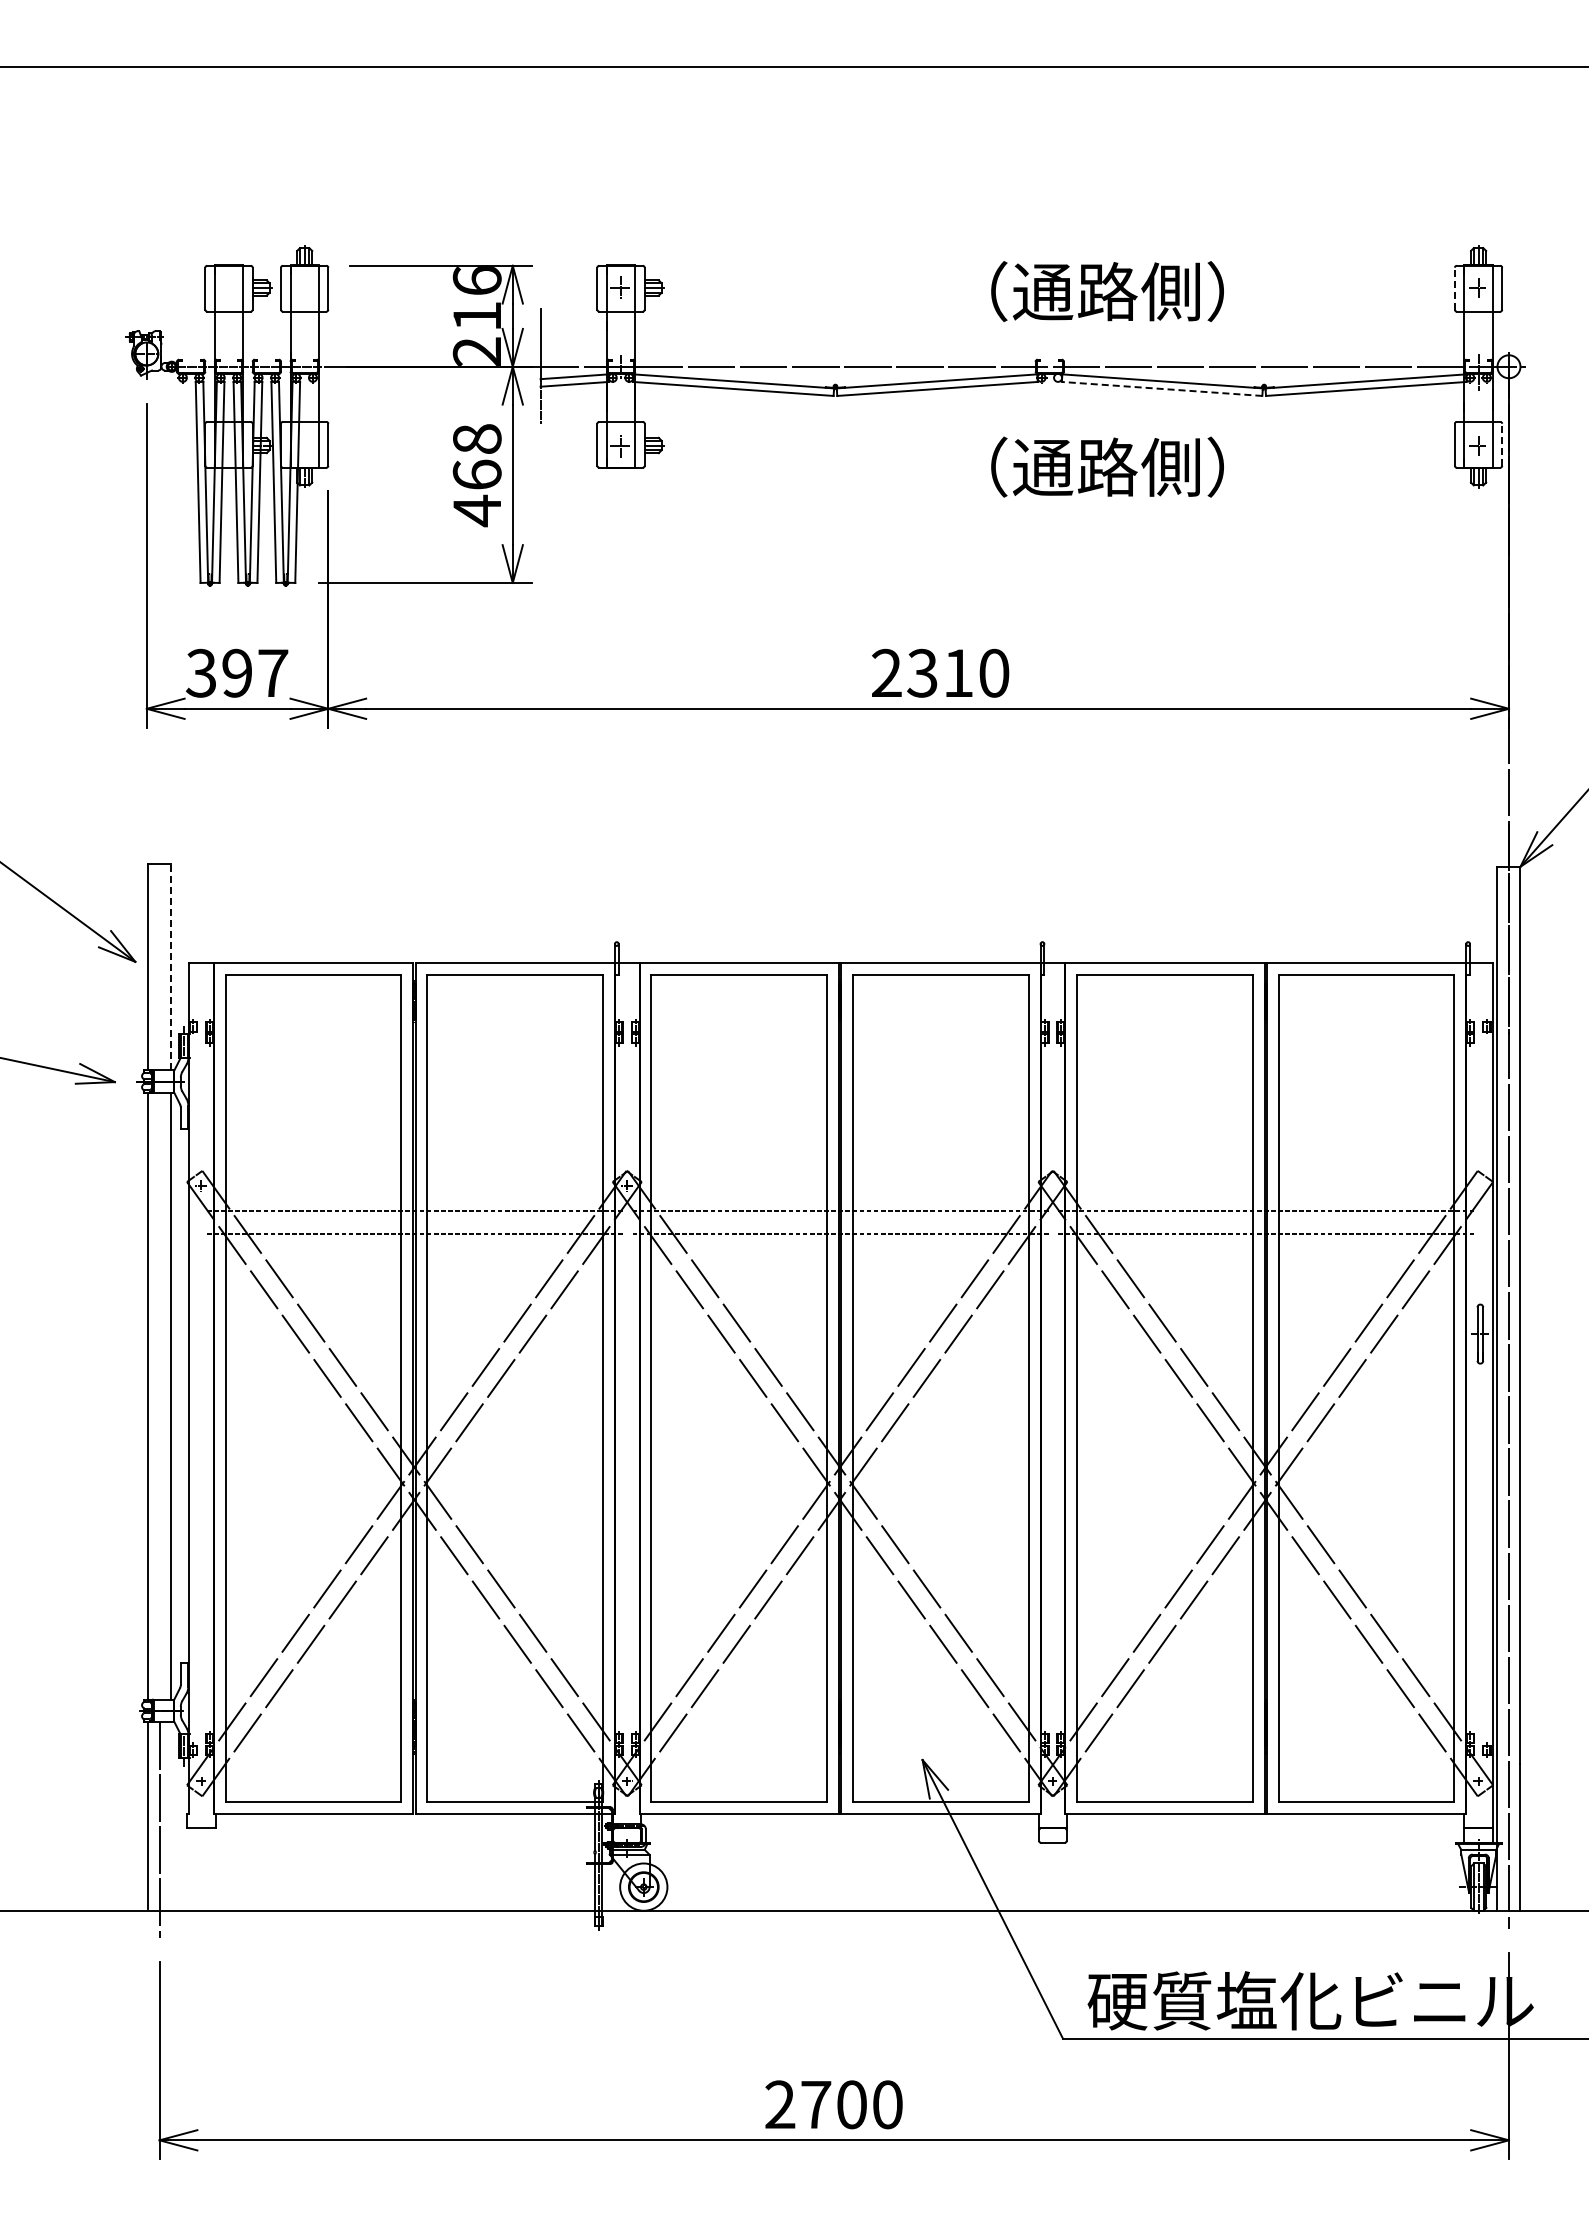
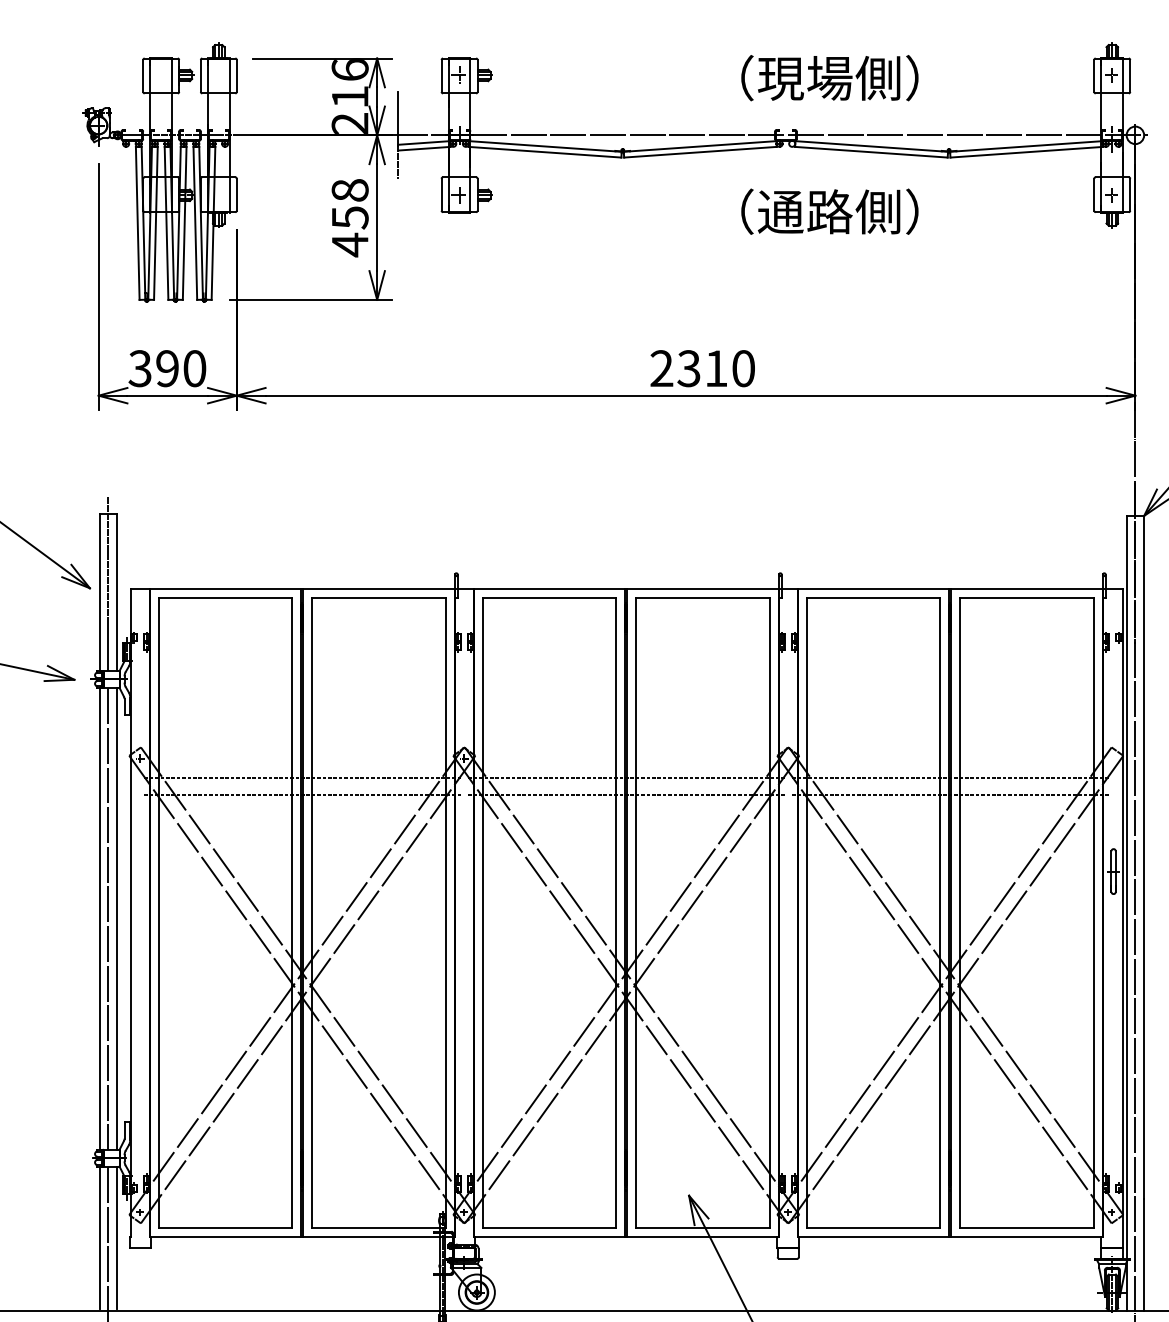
line: (1454, 288) -> (1093, 75), dashed -> solid
text: (1075, 291) -> (805, 78), （通路側） -> （現場側）
line: (1161, 388) -> (870, 151), dashed -> solid
line: (1502, 444) -> (1130, 194), dashed -> solid
text: (476, 474) -> (349, 217), 468 -> 458
text: (273, 672) -> (195, 368), 397 -> 390
line: (159, 956) -> (108, 584), added
line: (171, 966) -> (117, 591), dashed -> solid
line: (159, 1396) -> (108, 919), added
line: (171, 1814) -> (117, 1237), added

